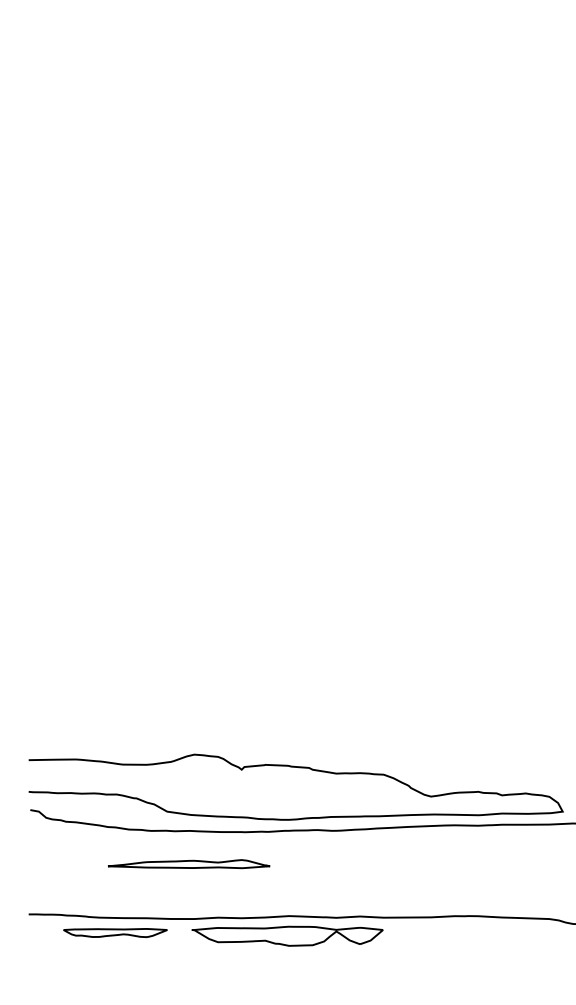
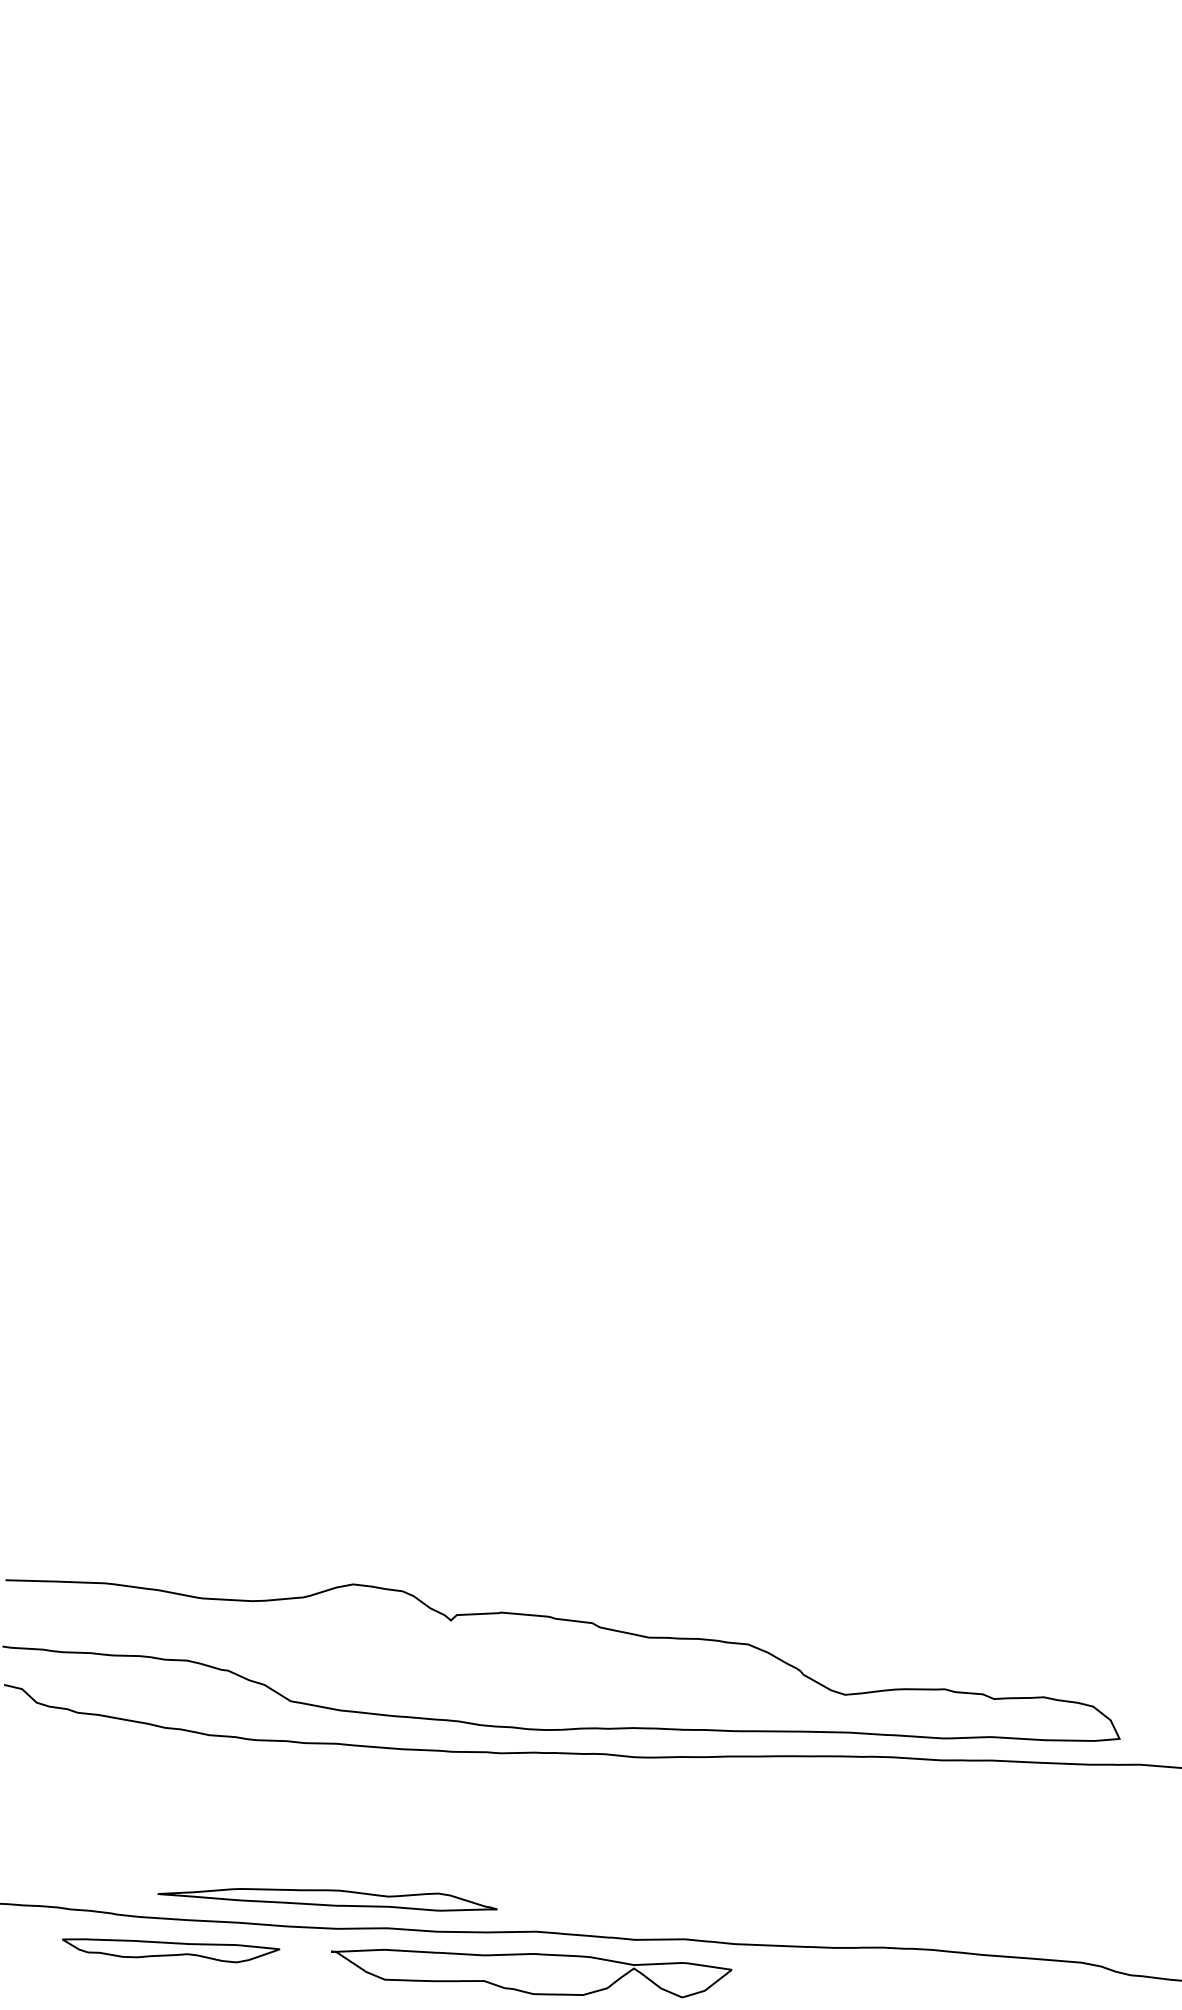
part: (189, 864) -> (328, 1897), moved

